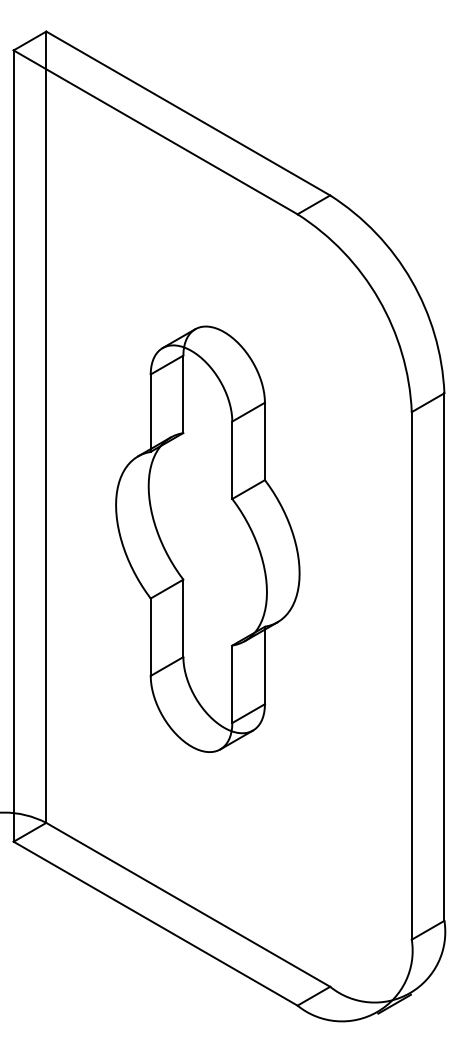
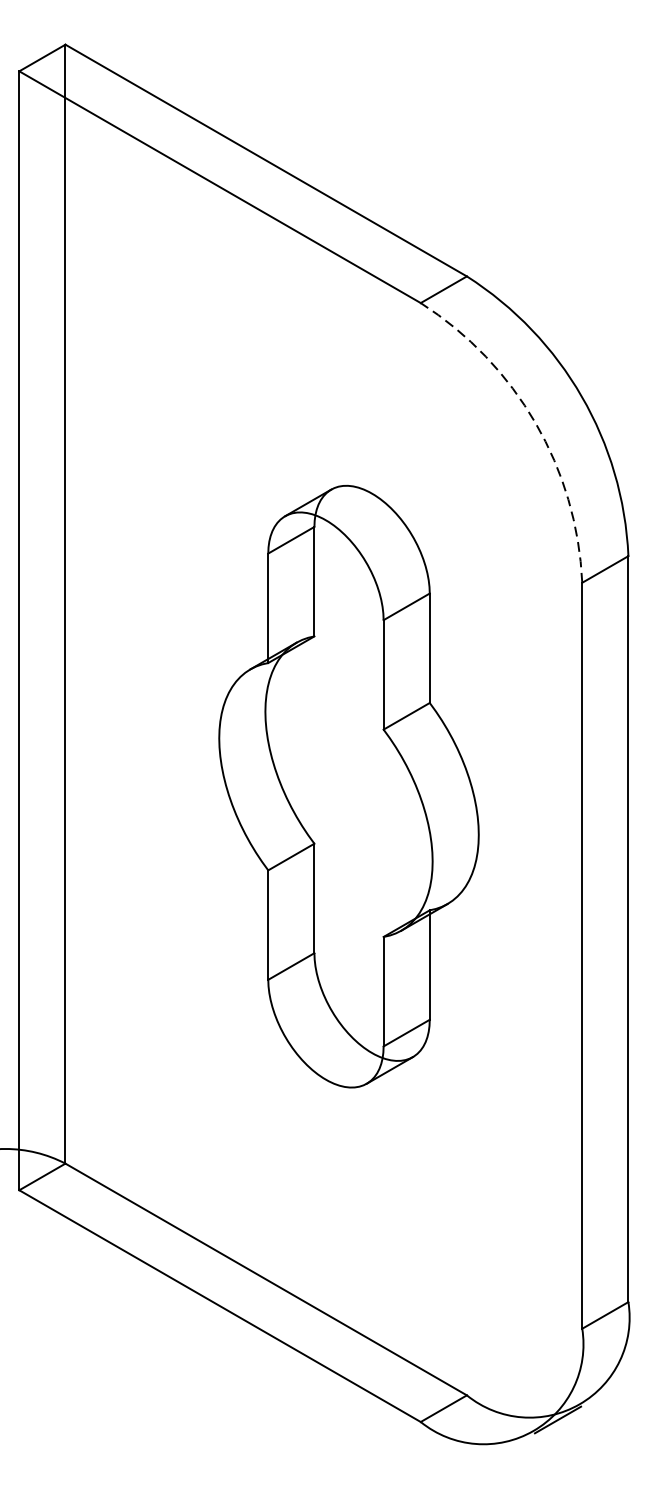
arc: (378, 299) -> (535, 423), solid -> dashed
part: (207, 538) -> (348, 785), moved

